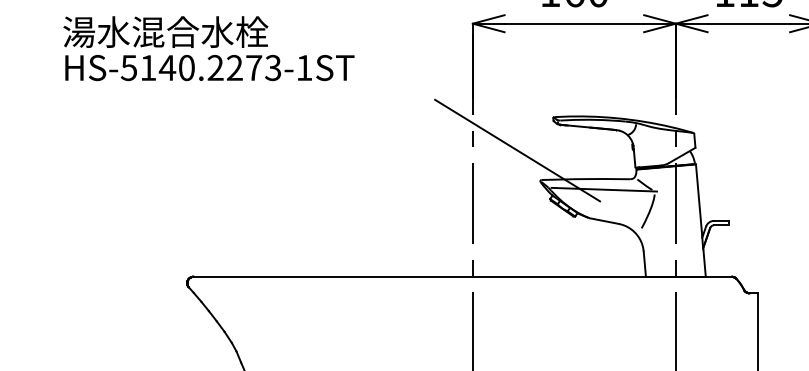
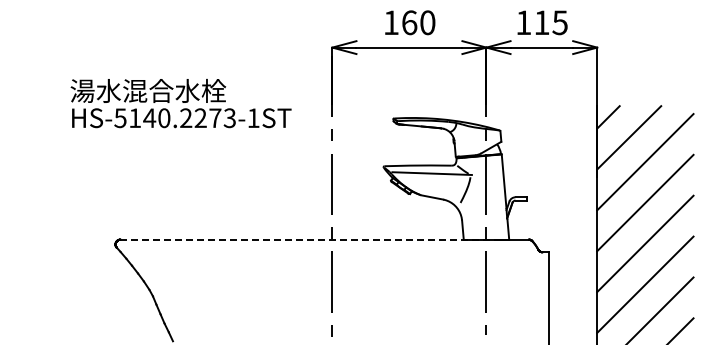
text: (208, 48) -> (180, 103), moved
line: (516, 150) -> (365, 143), removed
line: (441, 276) -> (308, 239), solid -> dashed

